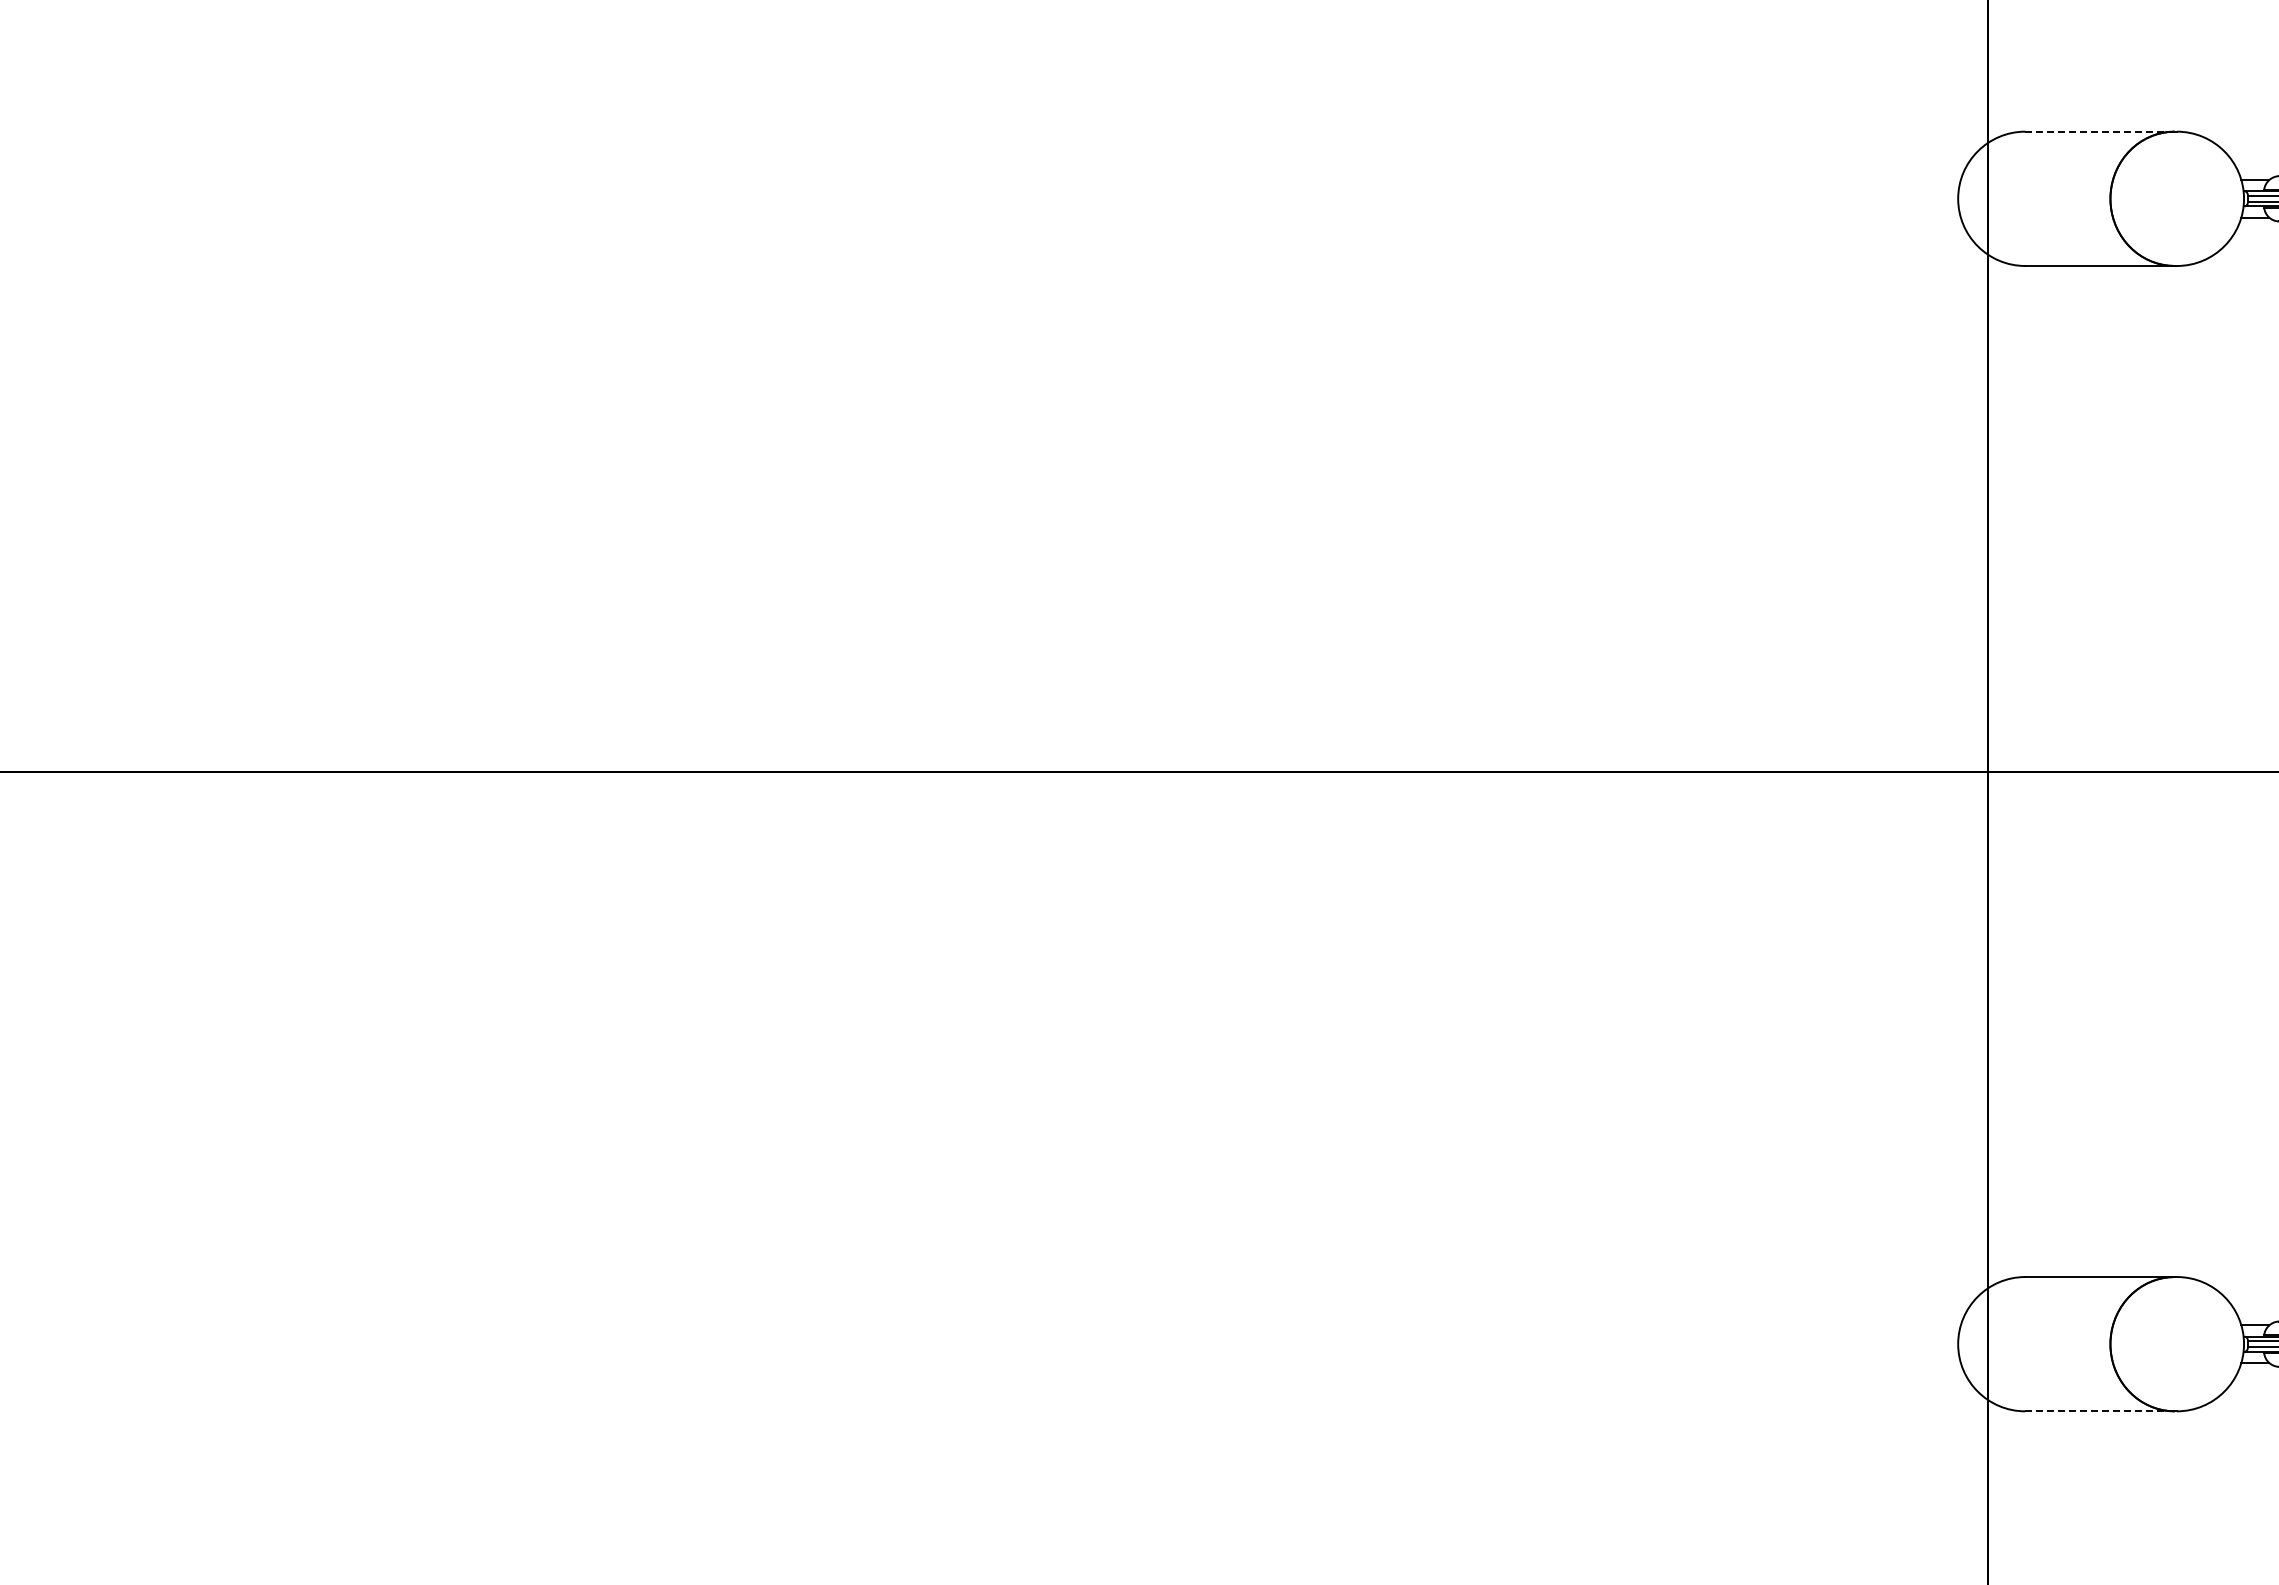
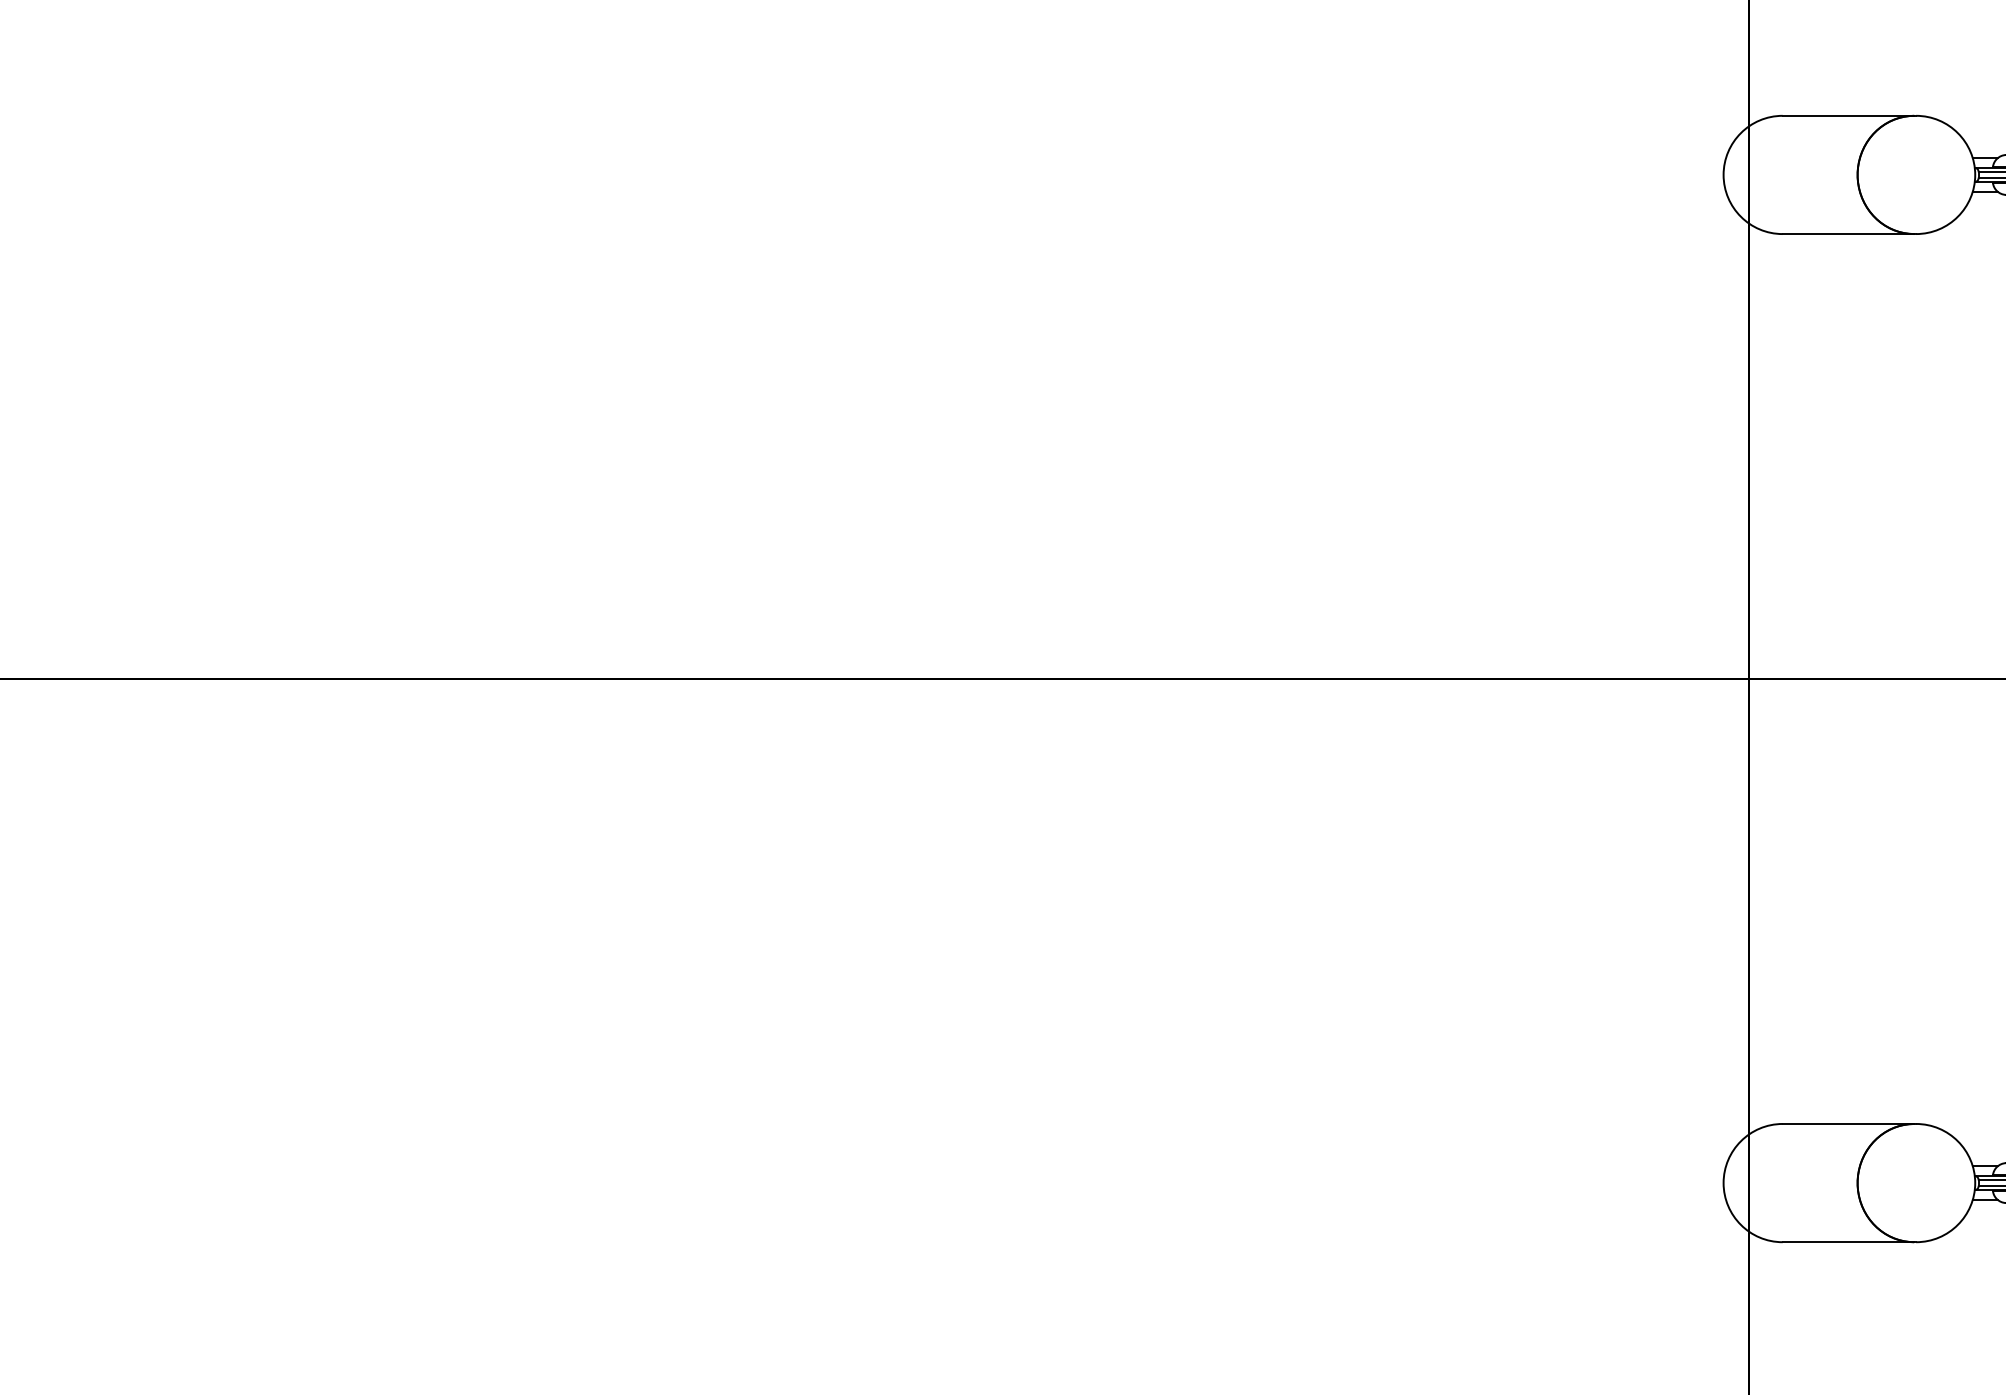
line: (2100, 131) -> (1848, 115), dashed -> solid
line: (2100, 1411) -> (1848, 1242), dashed -> solid

